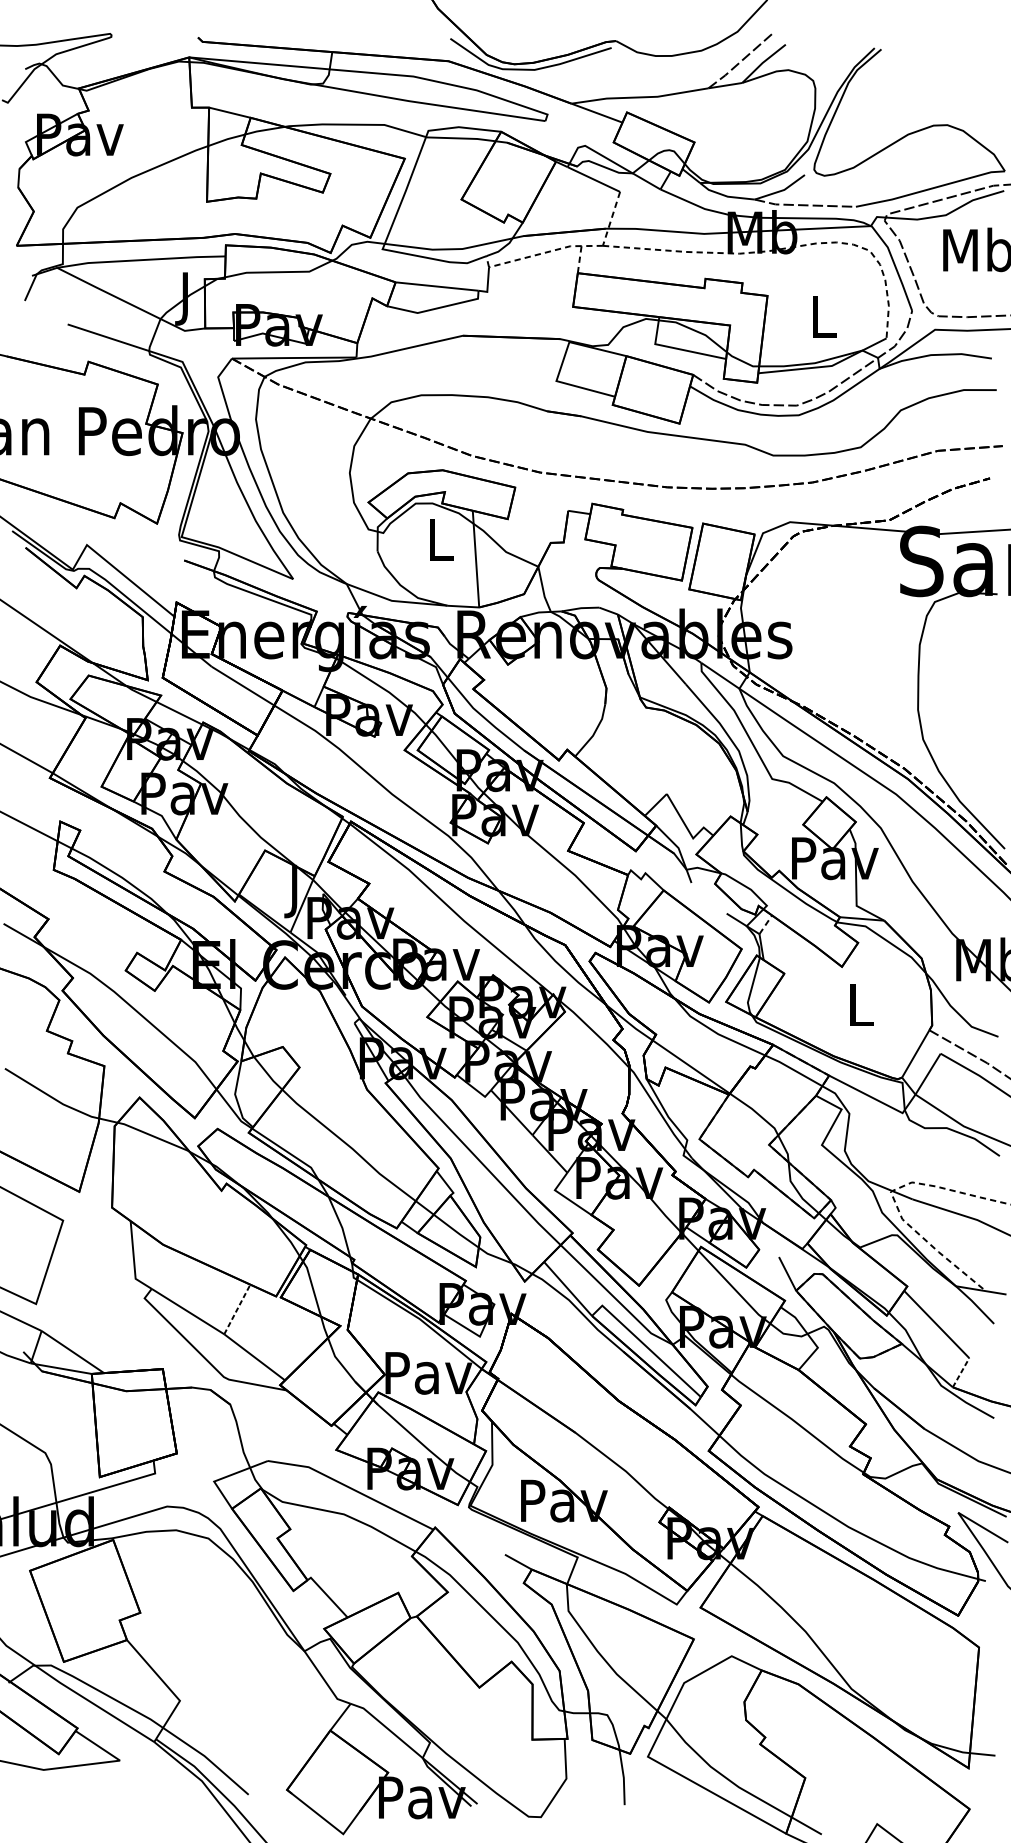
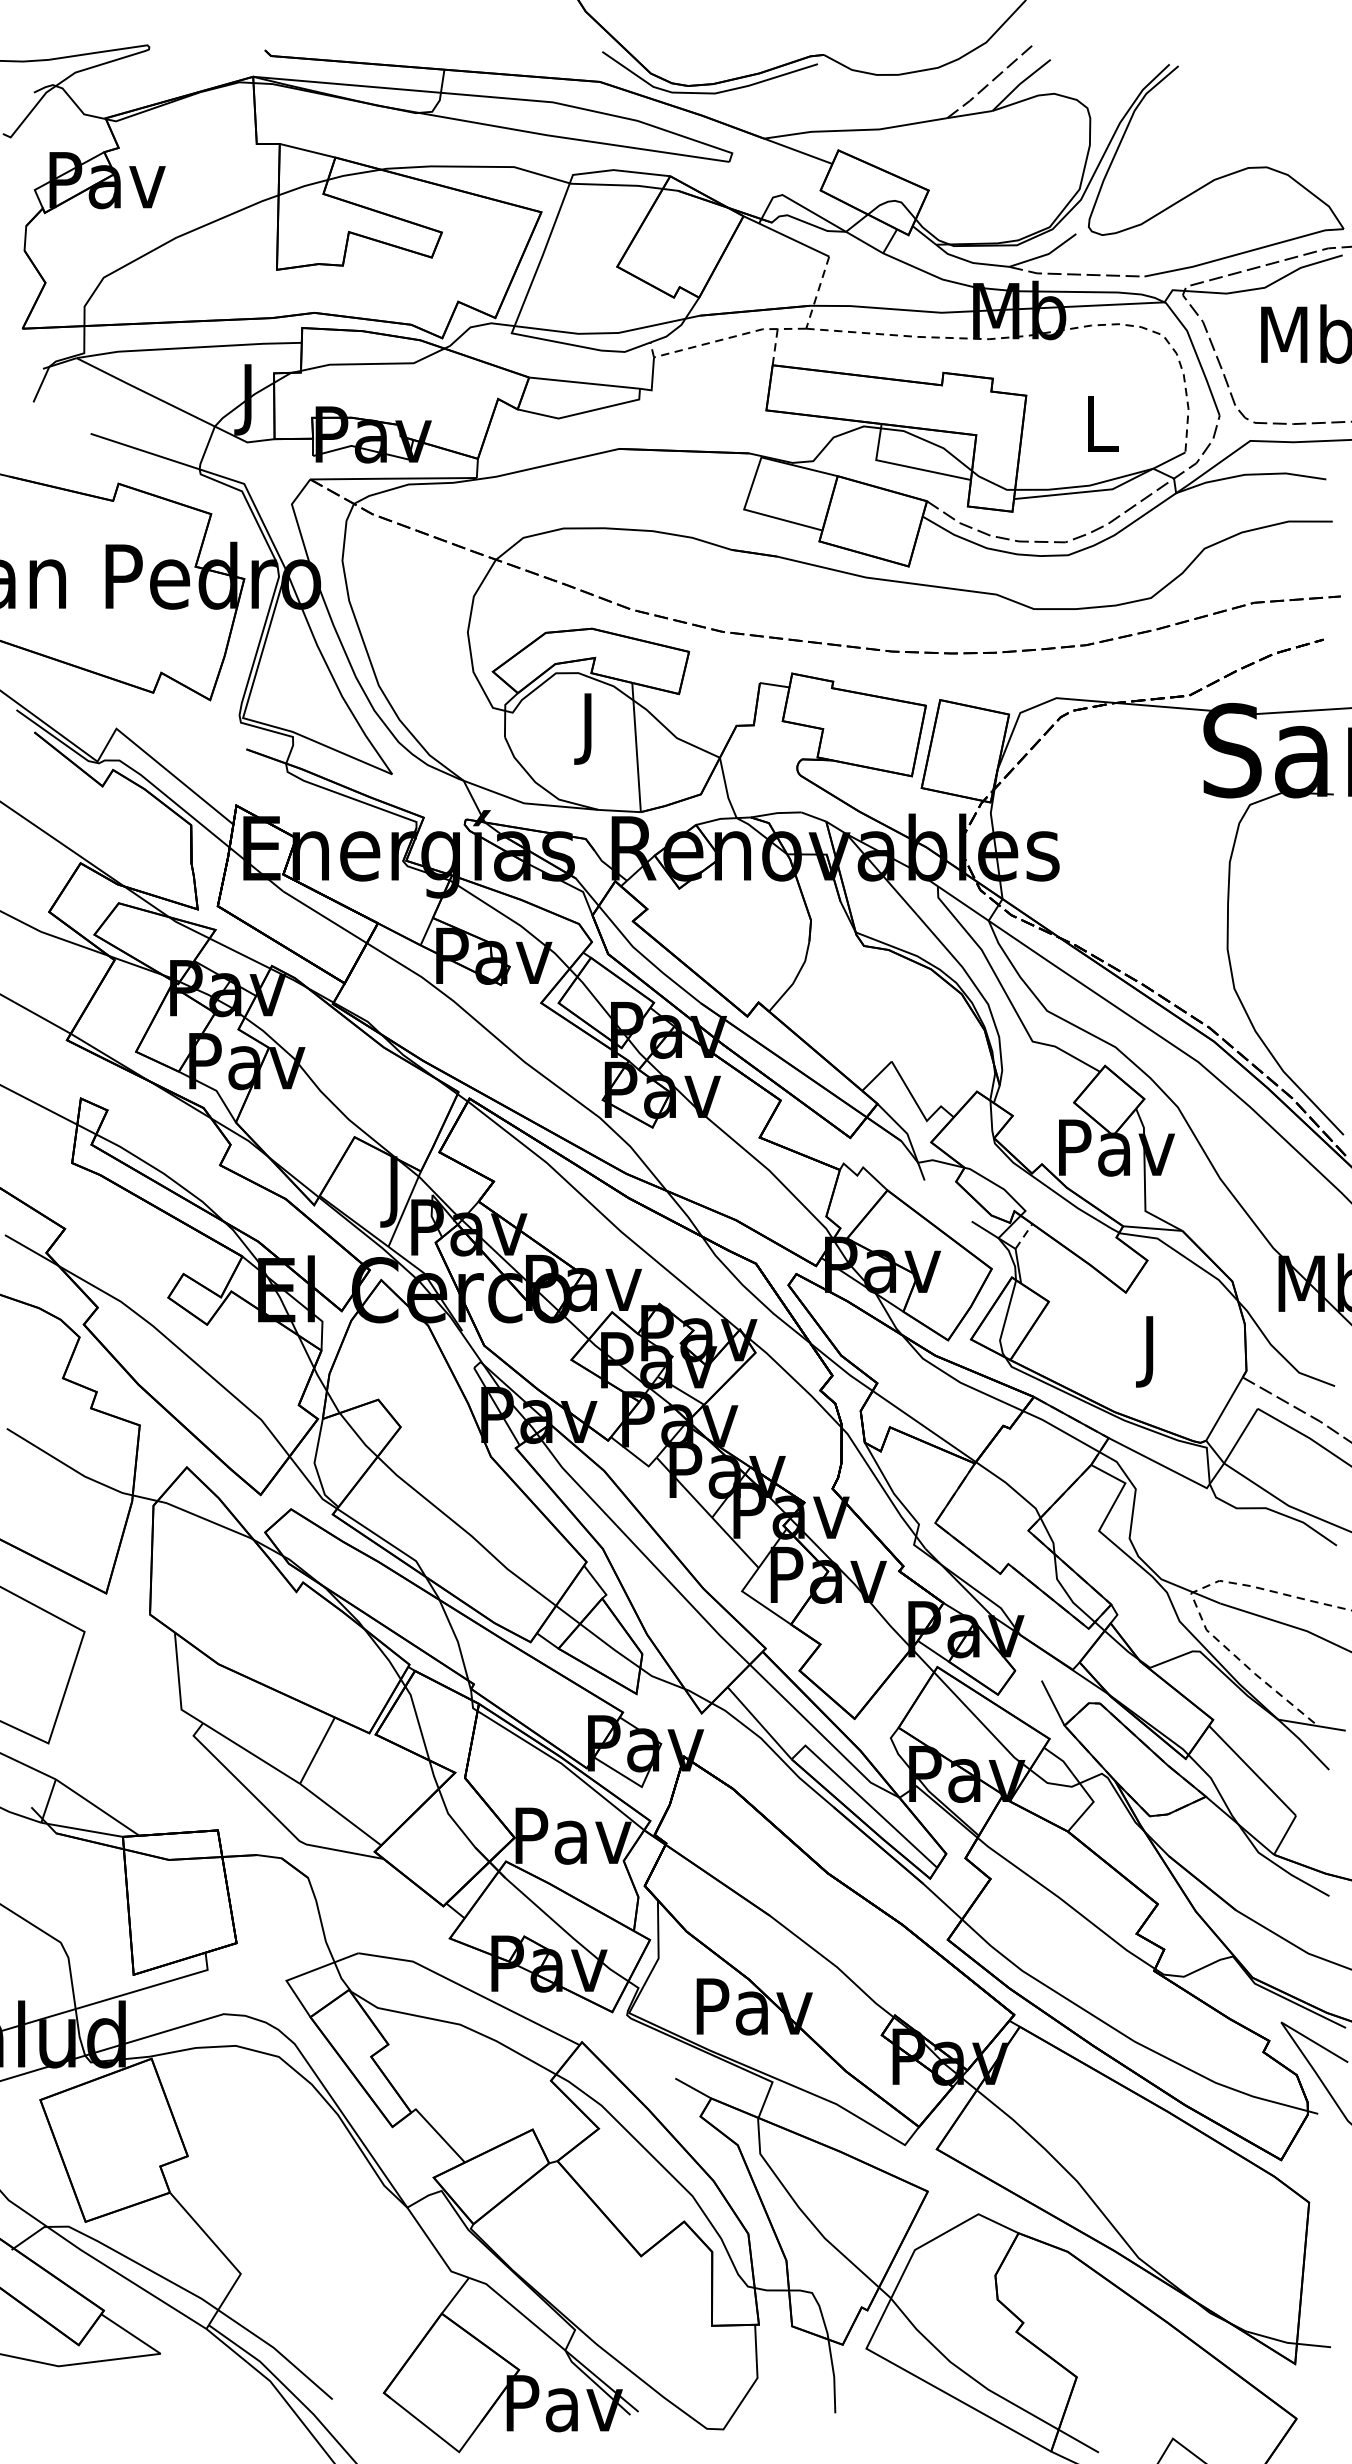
text: (441, 544) -> (590, 728), L -> J
text: (861, 1010) -> (1152, 1351), L -> J
line: (237, 1309) -> (317, 1750), dashed -> solid
line: (961, 1372) -> (1285, 1834), dashed -> solid

